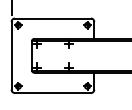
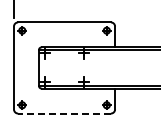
line: (52, 93) -> (64, 113), solid -> dashed

